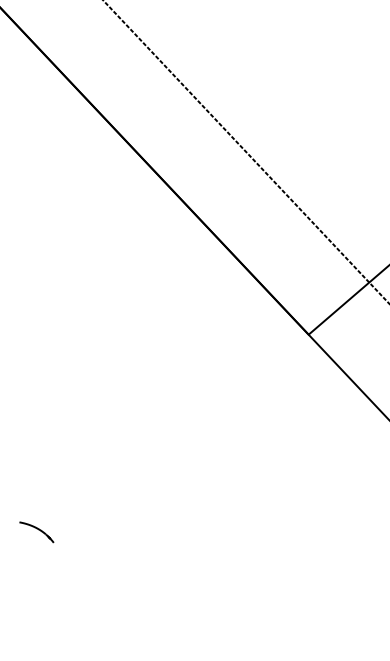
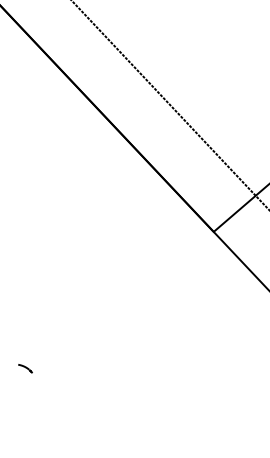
part: (36, 531) -> (25, 368), size x0.6

